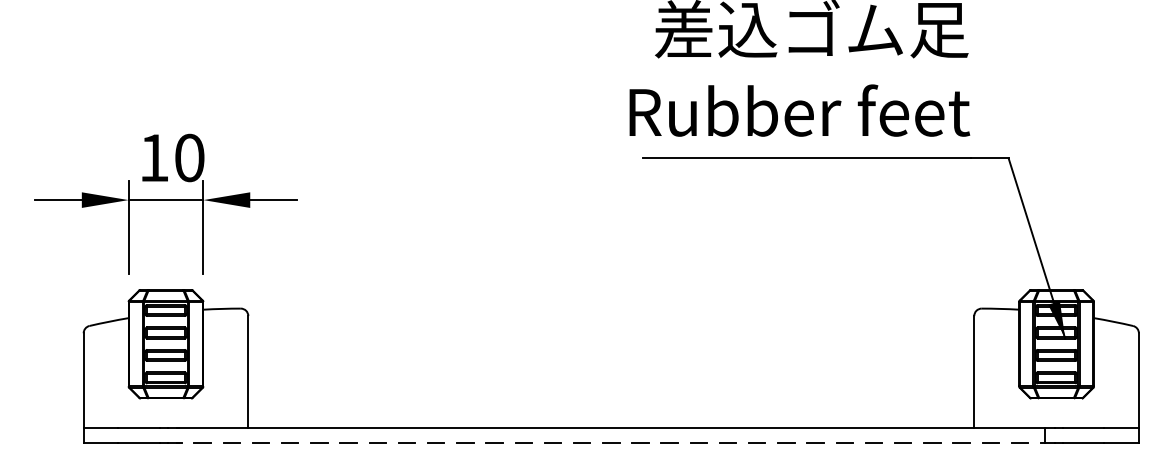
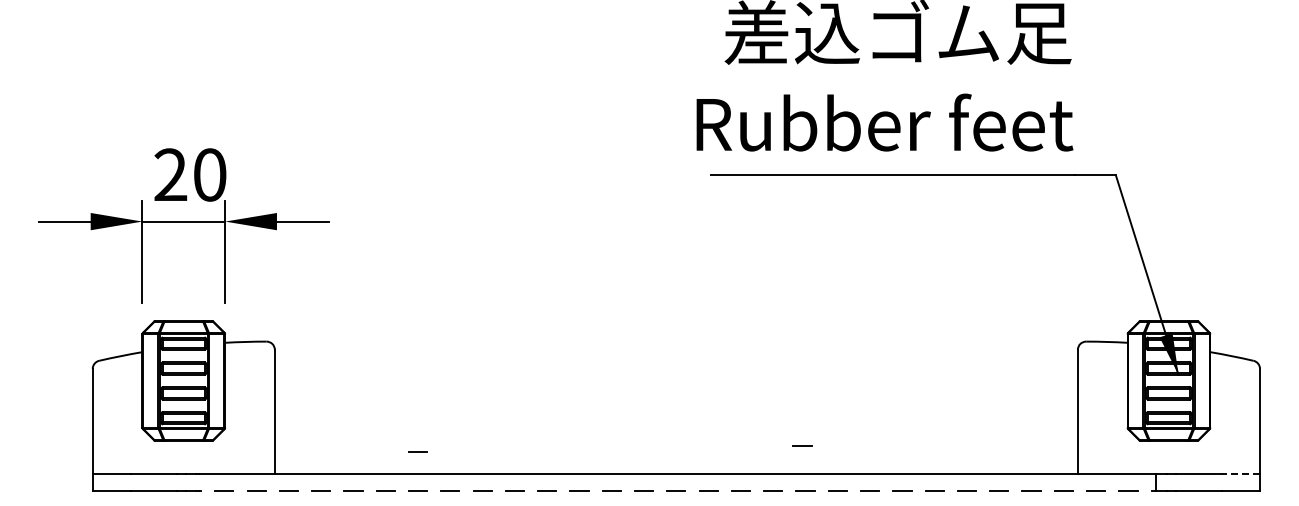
text: (153, 157) -> (170, 174), 10 -> 20
line: (725, 402) -> (802, 445), added
line: (377, 407) -> (417, 451), added
line: (1121, 428) -> (1240, 474), solid -> dashed

